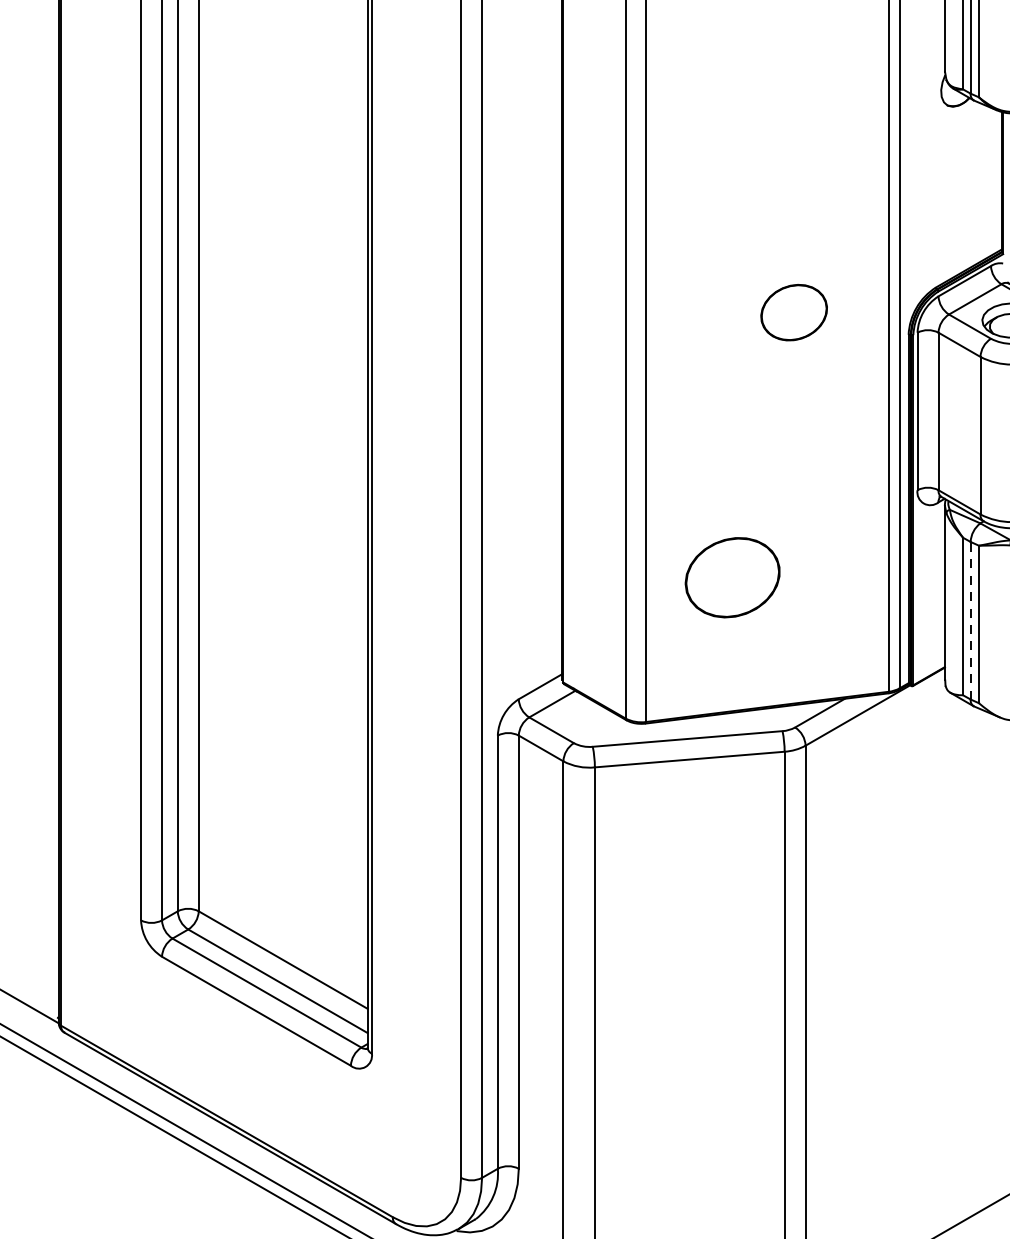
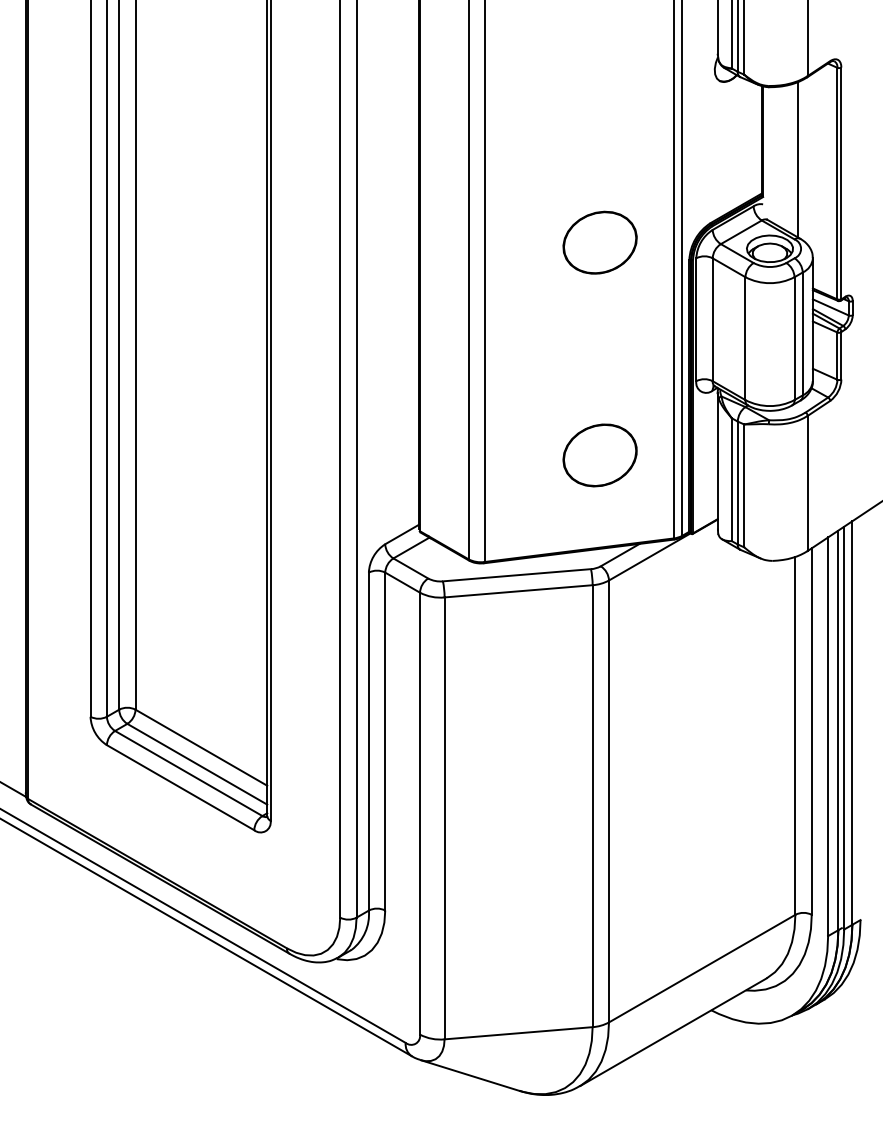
part: (793, 312) -> (599, 242), size x1.43
part: (731, 577) -> (599, 455), moved
line: (970, 620) -> (737, 482), dashed -> solid

